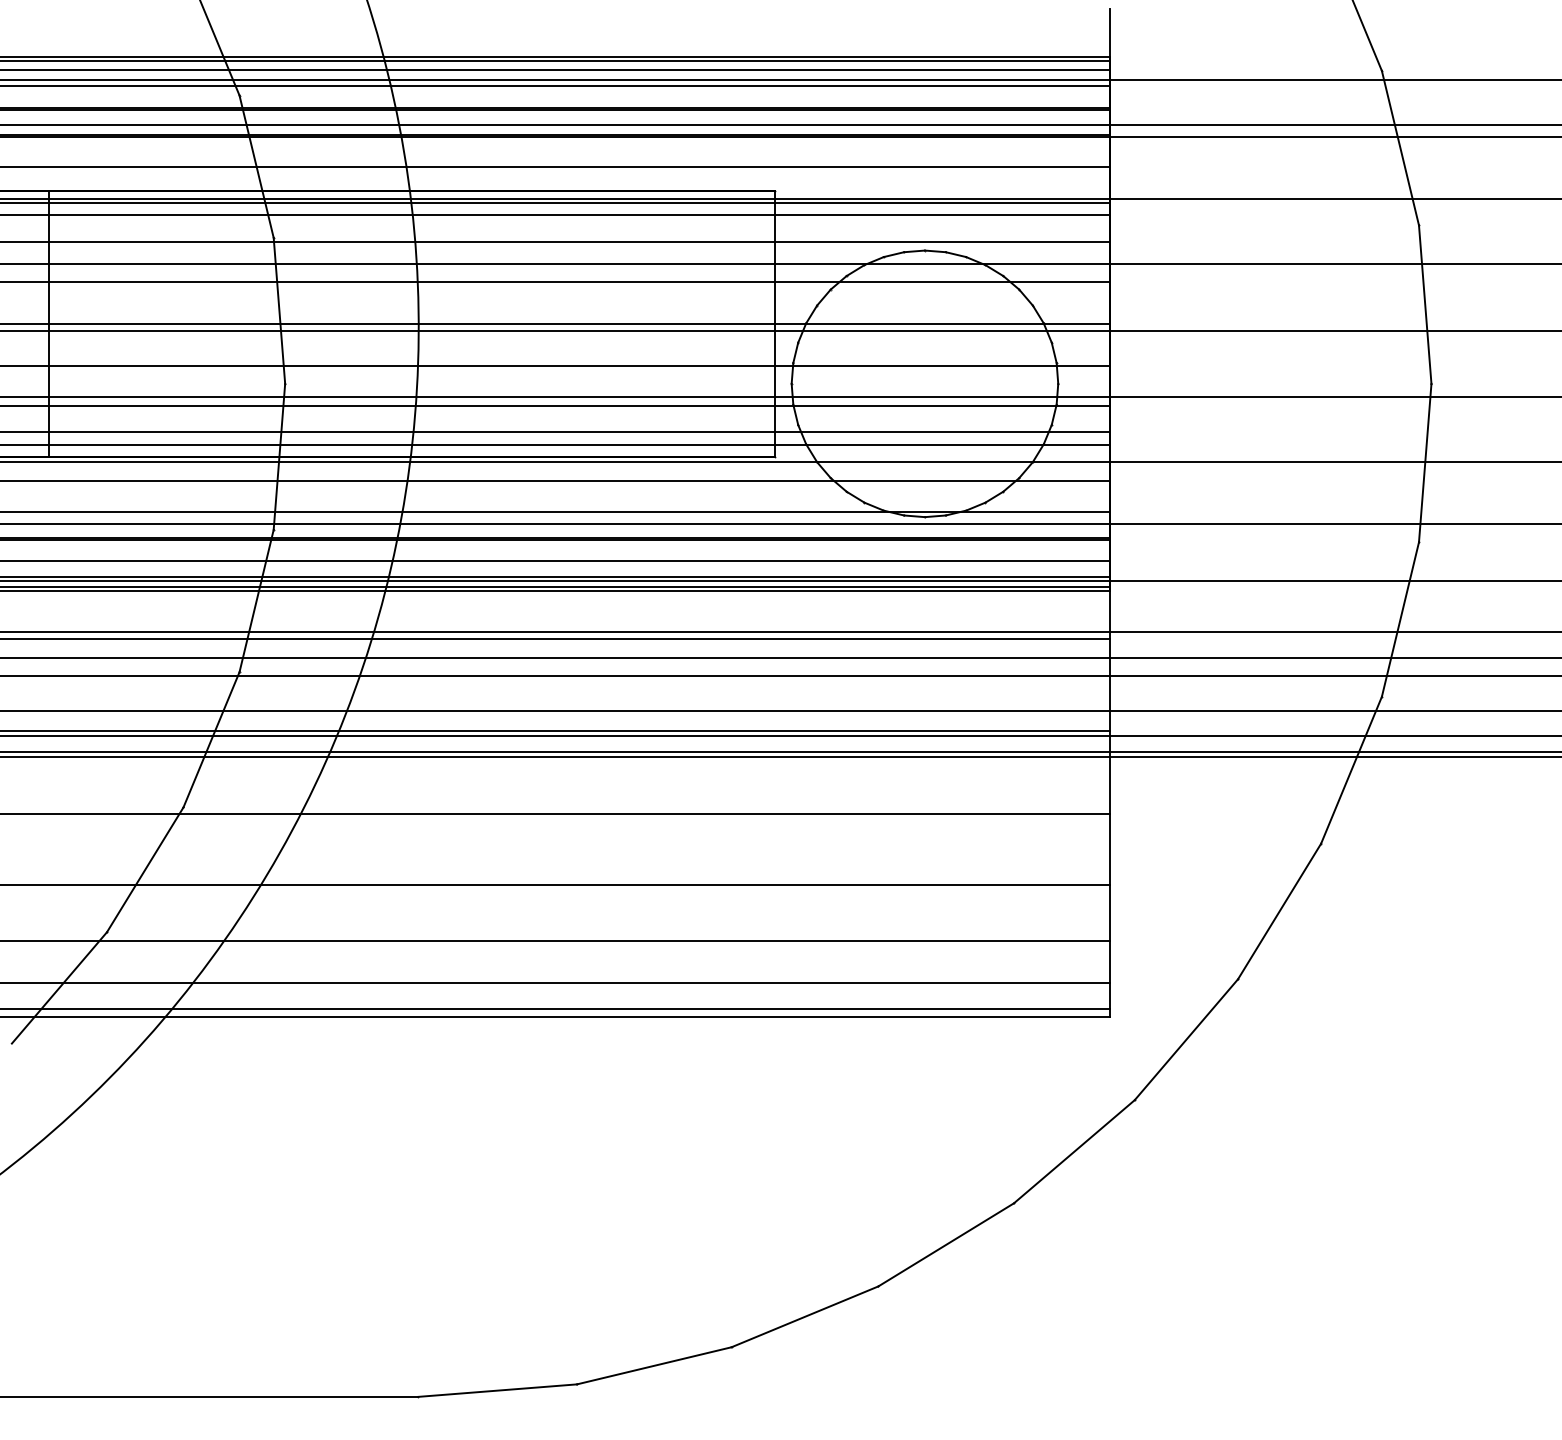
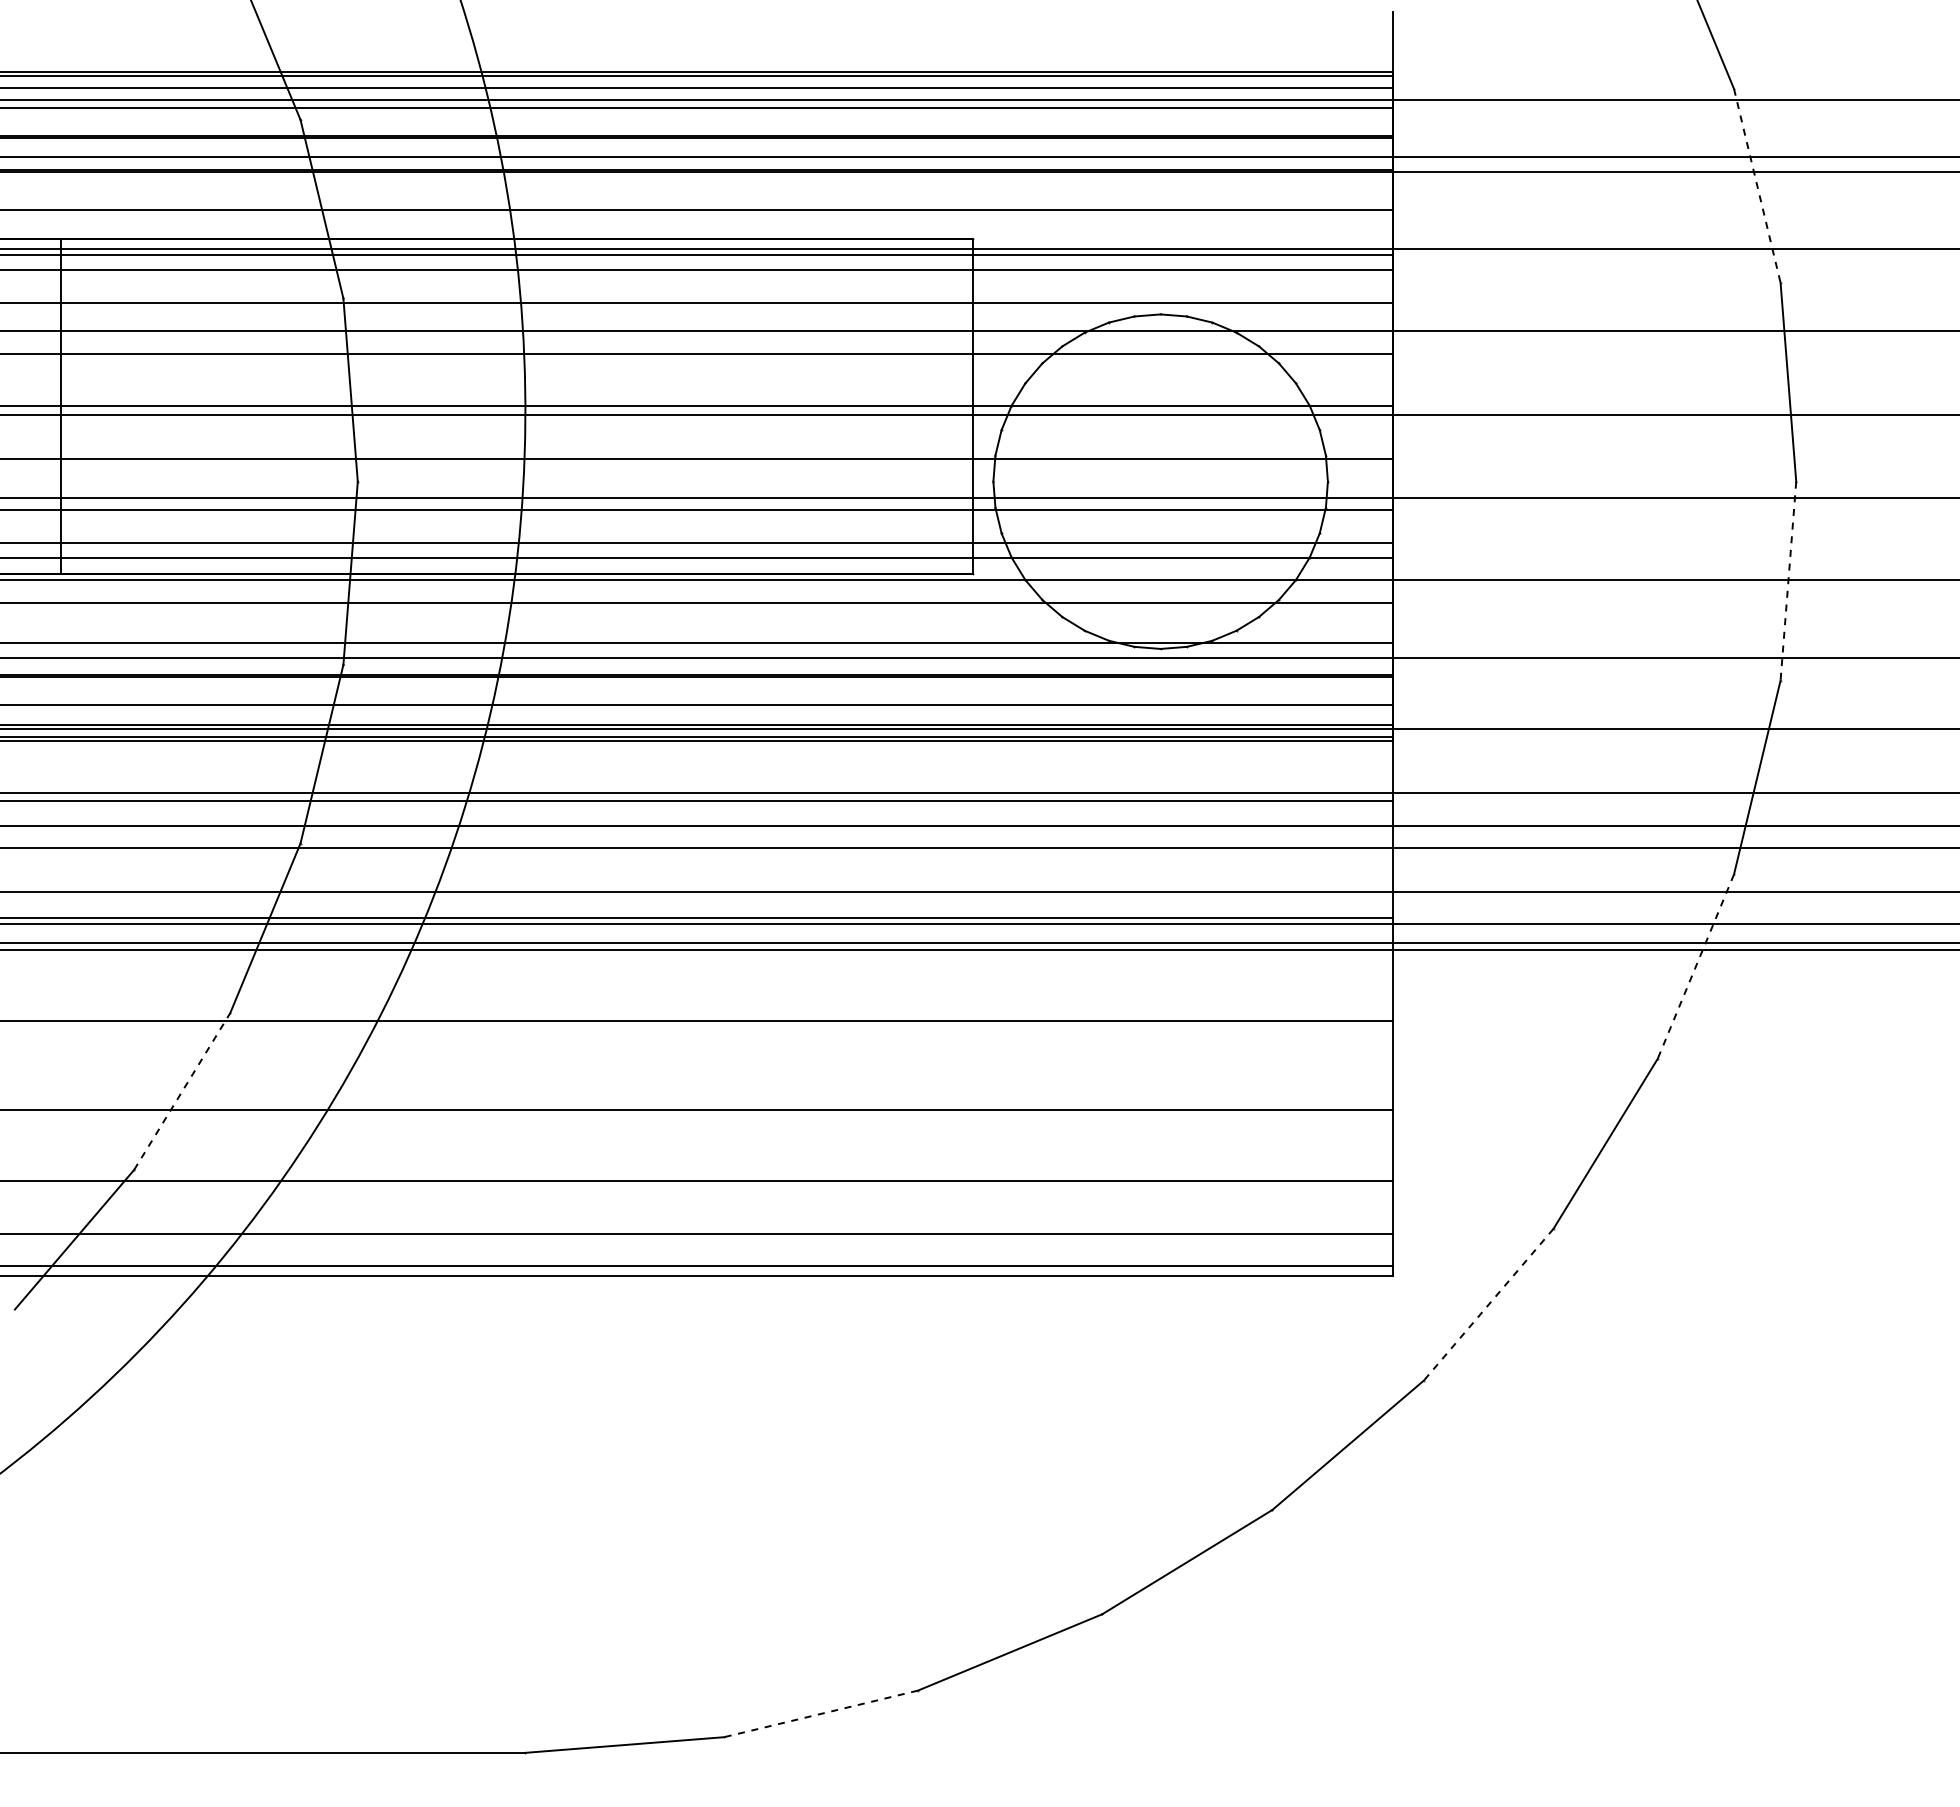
line: (1400, 147) -> (1757, 185), solid -> dashed
line: (1425, 463) -> (1788, 581), solid -> dashed
line: (1351, 770) -> (1695, 966), solid -> dashed
line: (145, 869) -> (182, 1091), solid -> dashed
line: (1186, 1039) -> (1488, 1304), solid -> dashed
line: (653, 1365) -> (820, 1713), solid -> dashed

